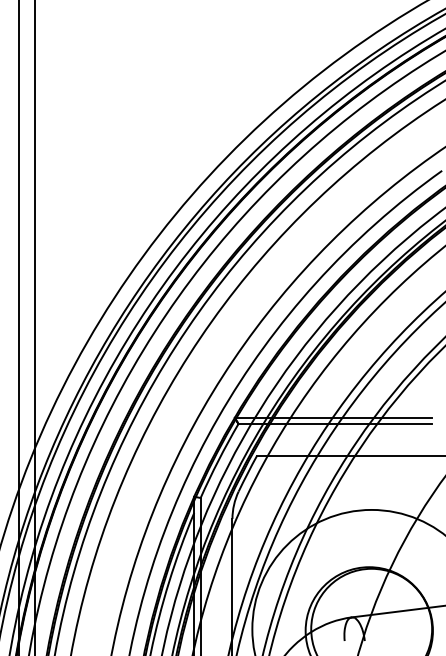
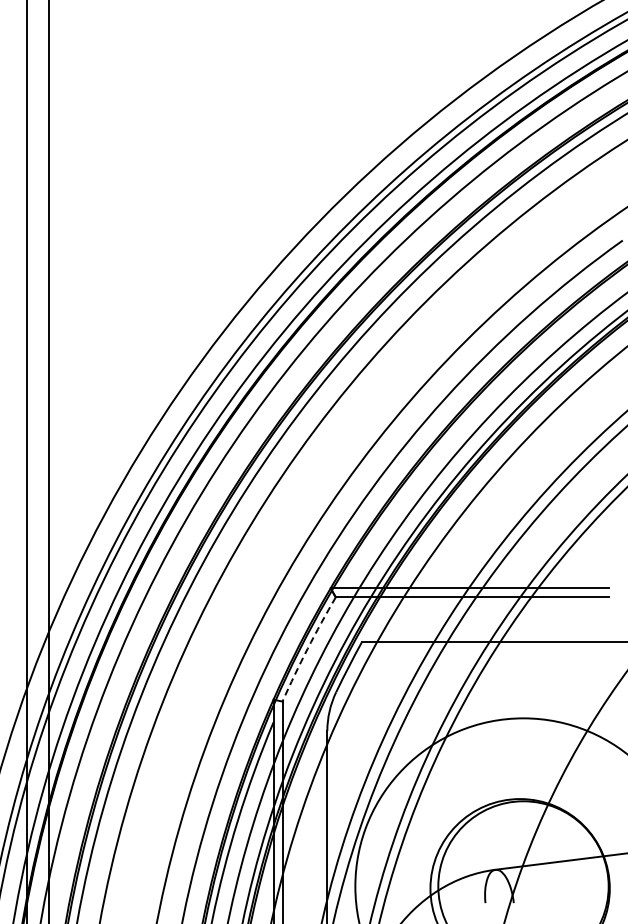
arc: (218, 460) -> (307, 648), solid -> dashed

